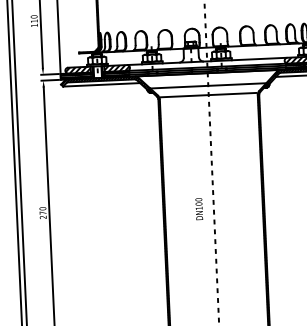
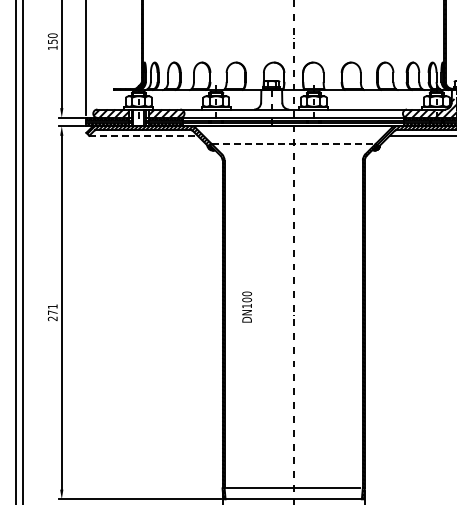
text: (34, 20) -> (52, 41), 110 -> 150
line: (102, 84) -> (144, 135), solid -> dashed
line: (207, 86) -> (292, 144), solid -> dashed
line: (208, 95) -> (293, 157), removed
text: (42, 208) -> (52, 306), 270 -> 271
text: (198, 208) -> (246, 306), moved

